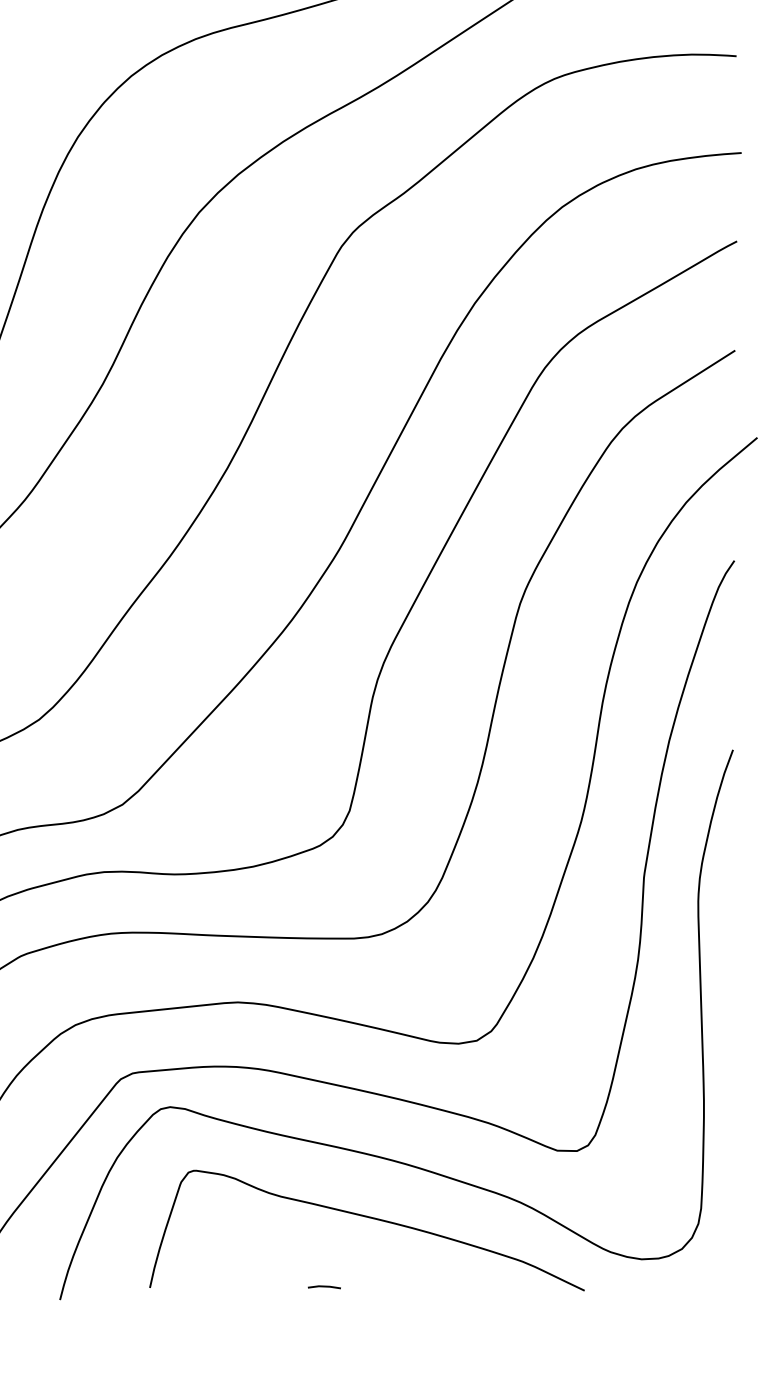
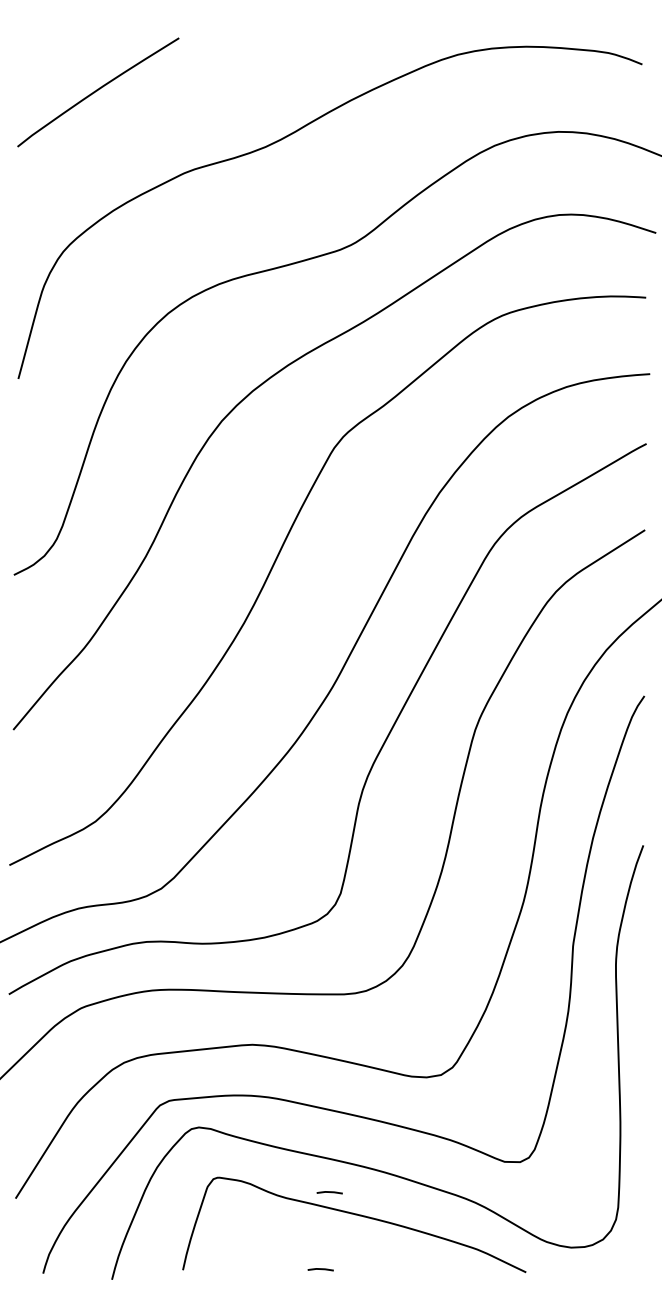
line: (335, 1189) -> (329, 1192), added

